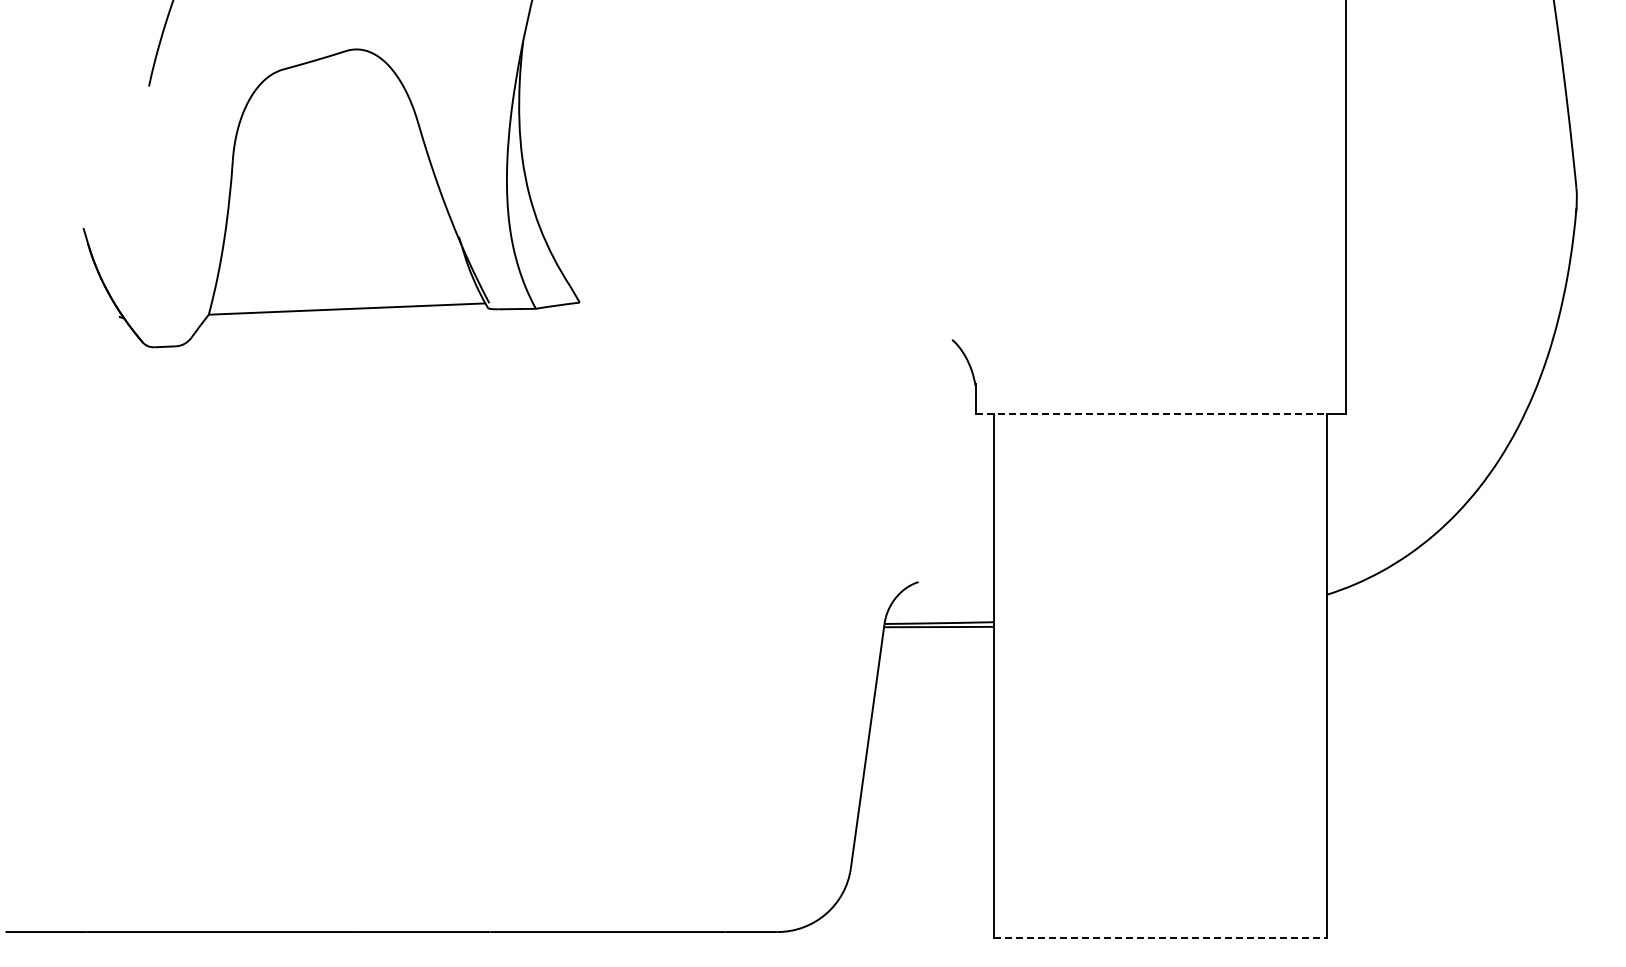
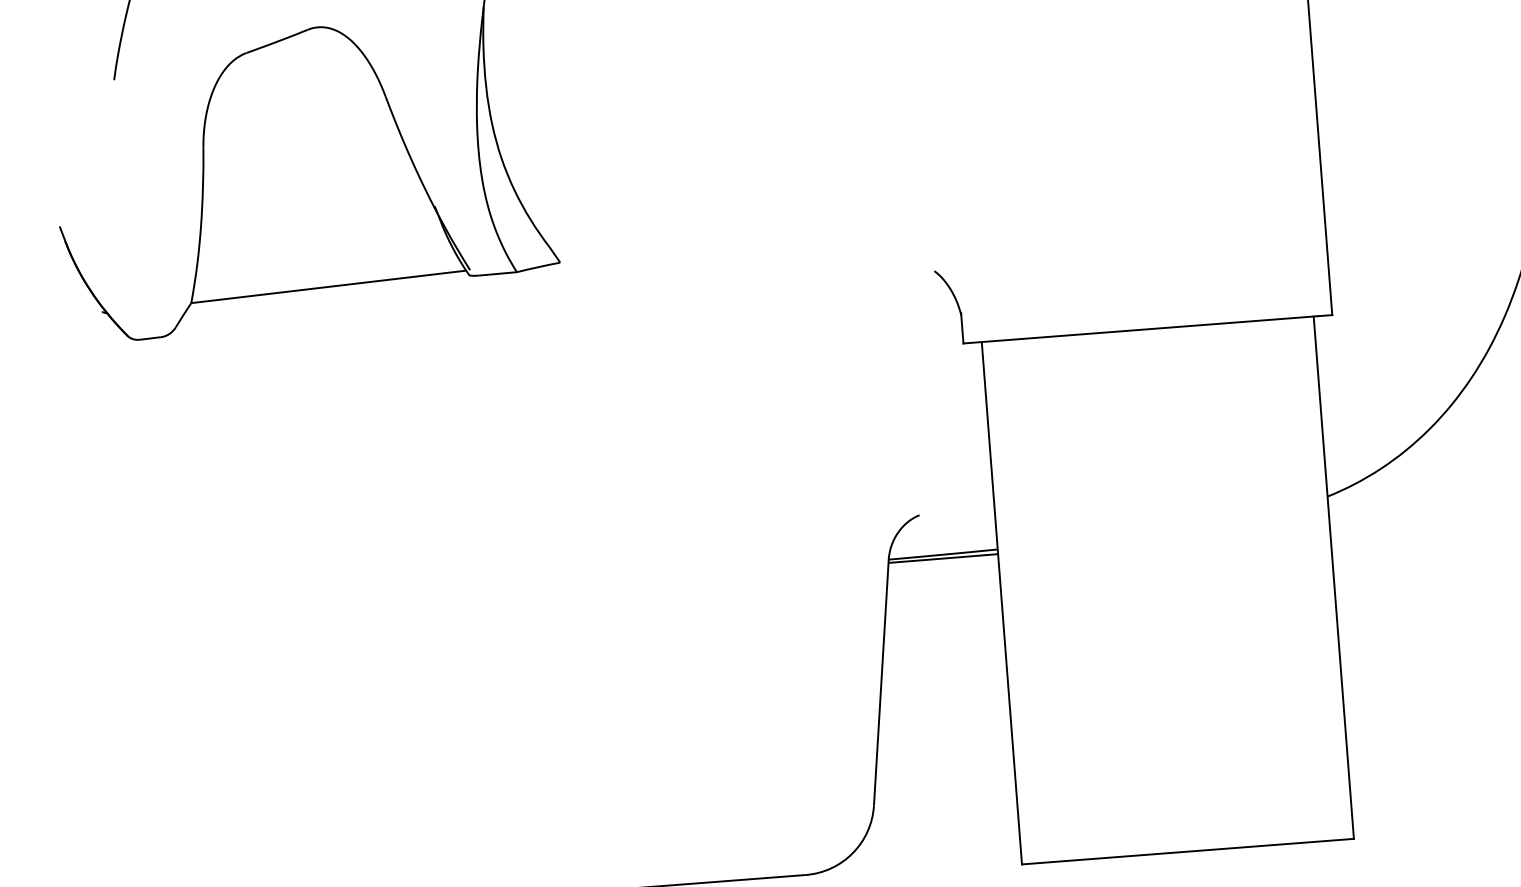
line: (1153, 414) -> (1140, 330), dashed -> solid
line: (1160, 938) -> (1188, 852), dashed -> solid

